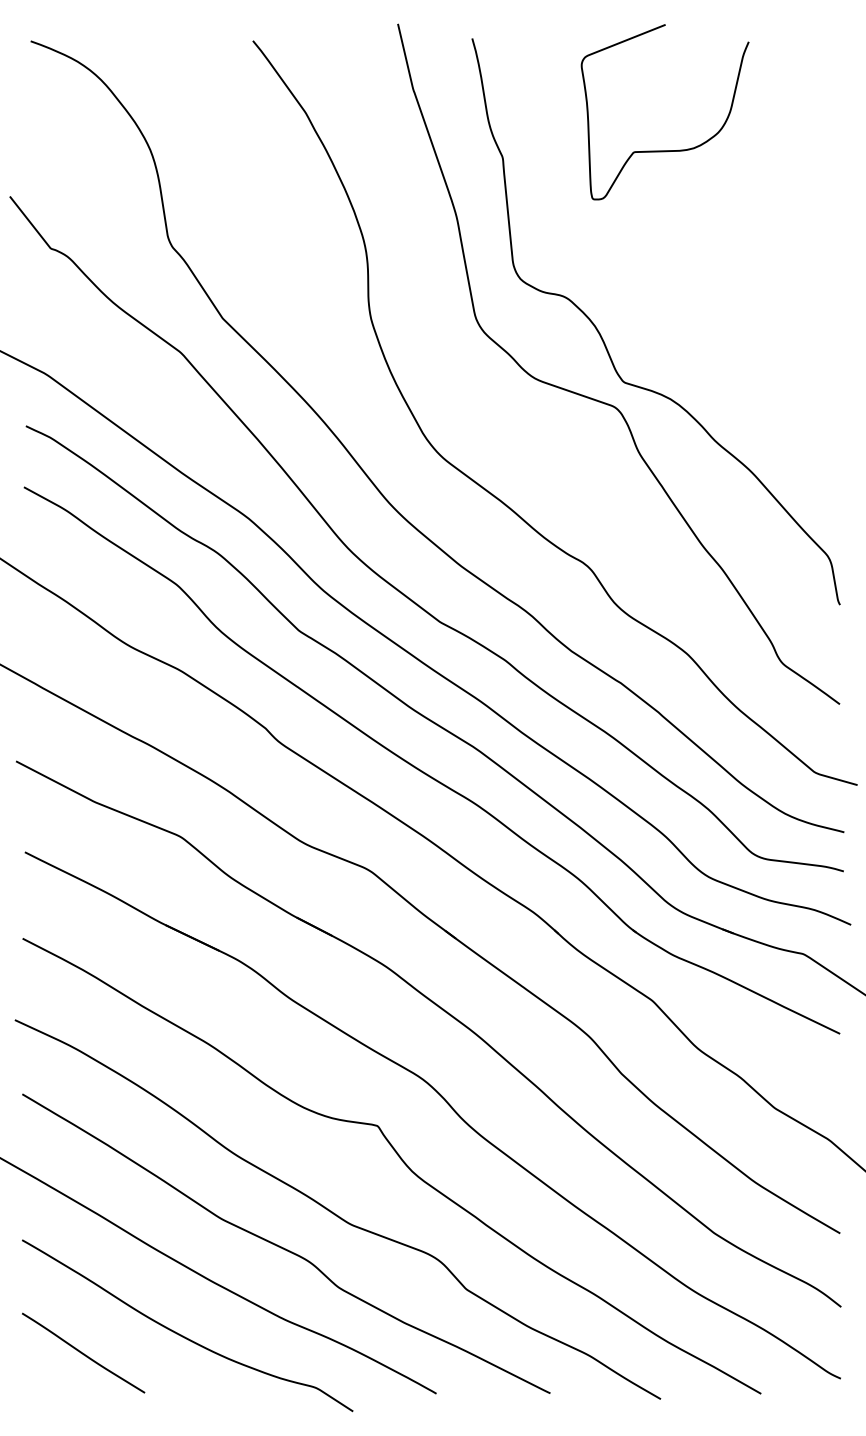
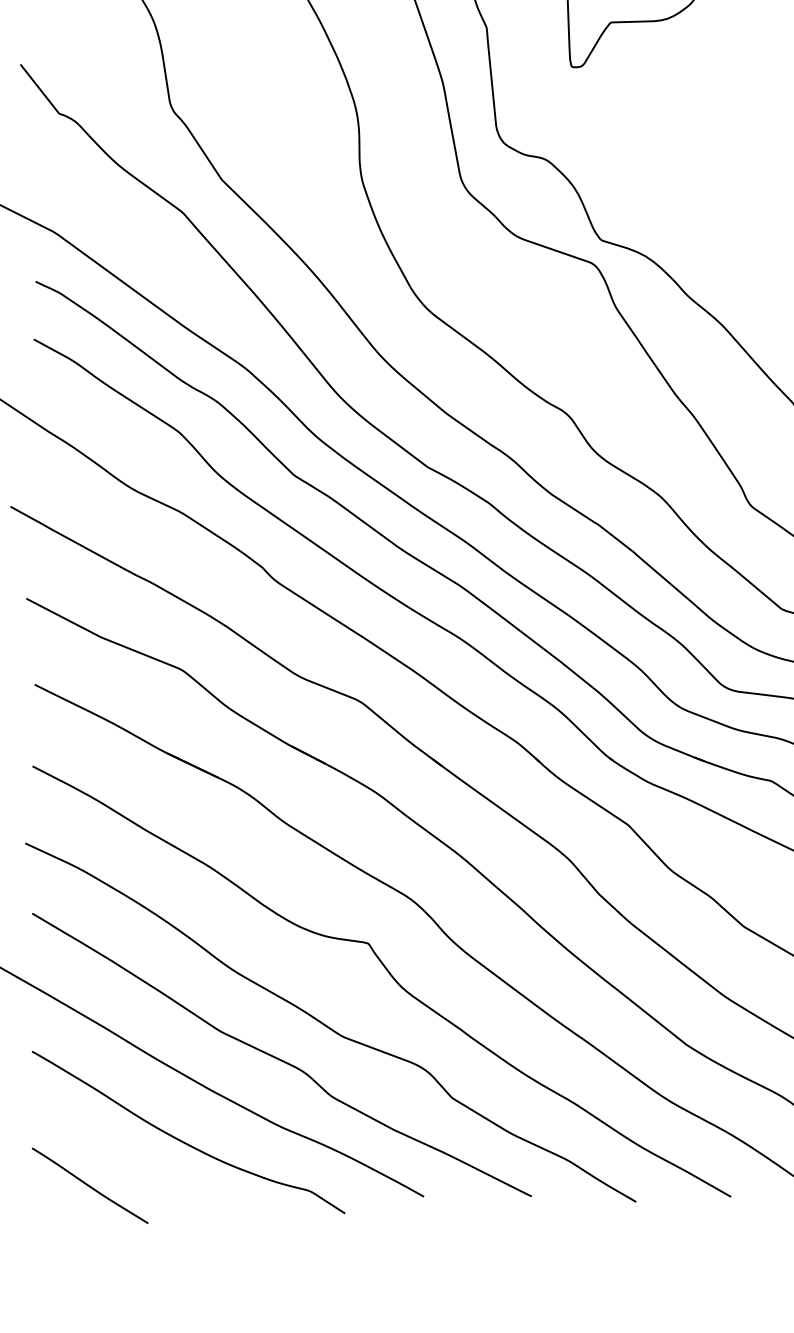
curve: (82, 1352) -> (89, 1185), moved

